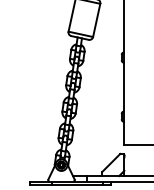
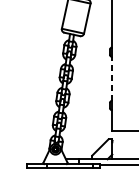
line: (124, 86) -> (112, 78), solid -> dashed

